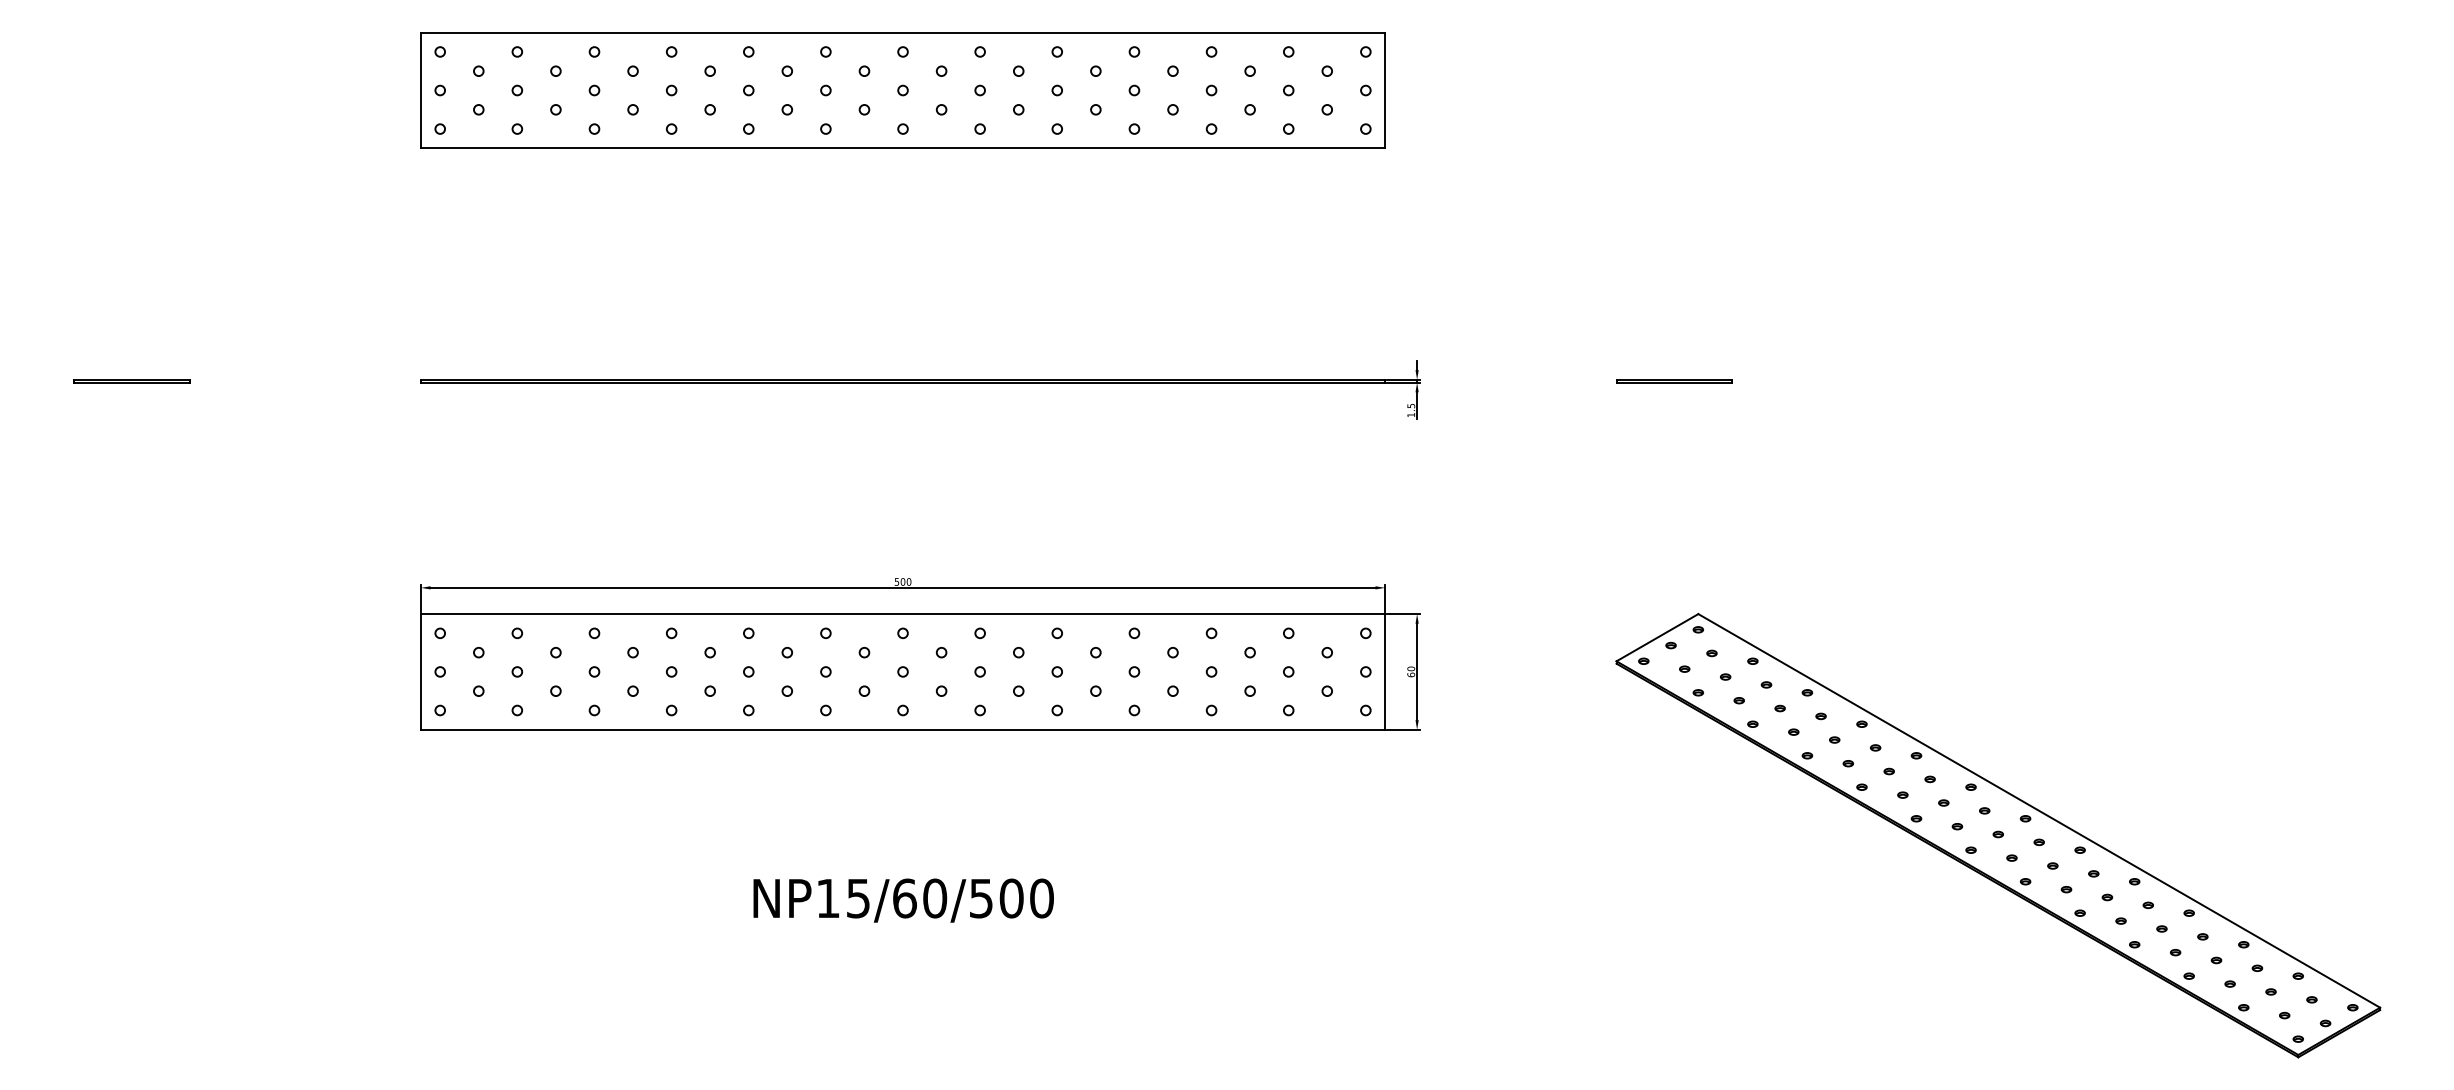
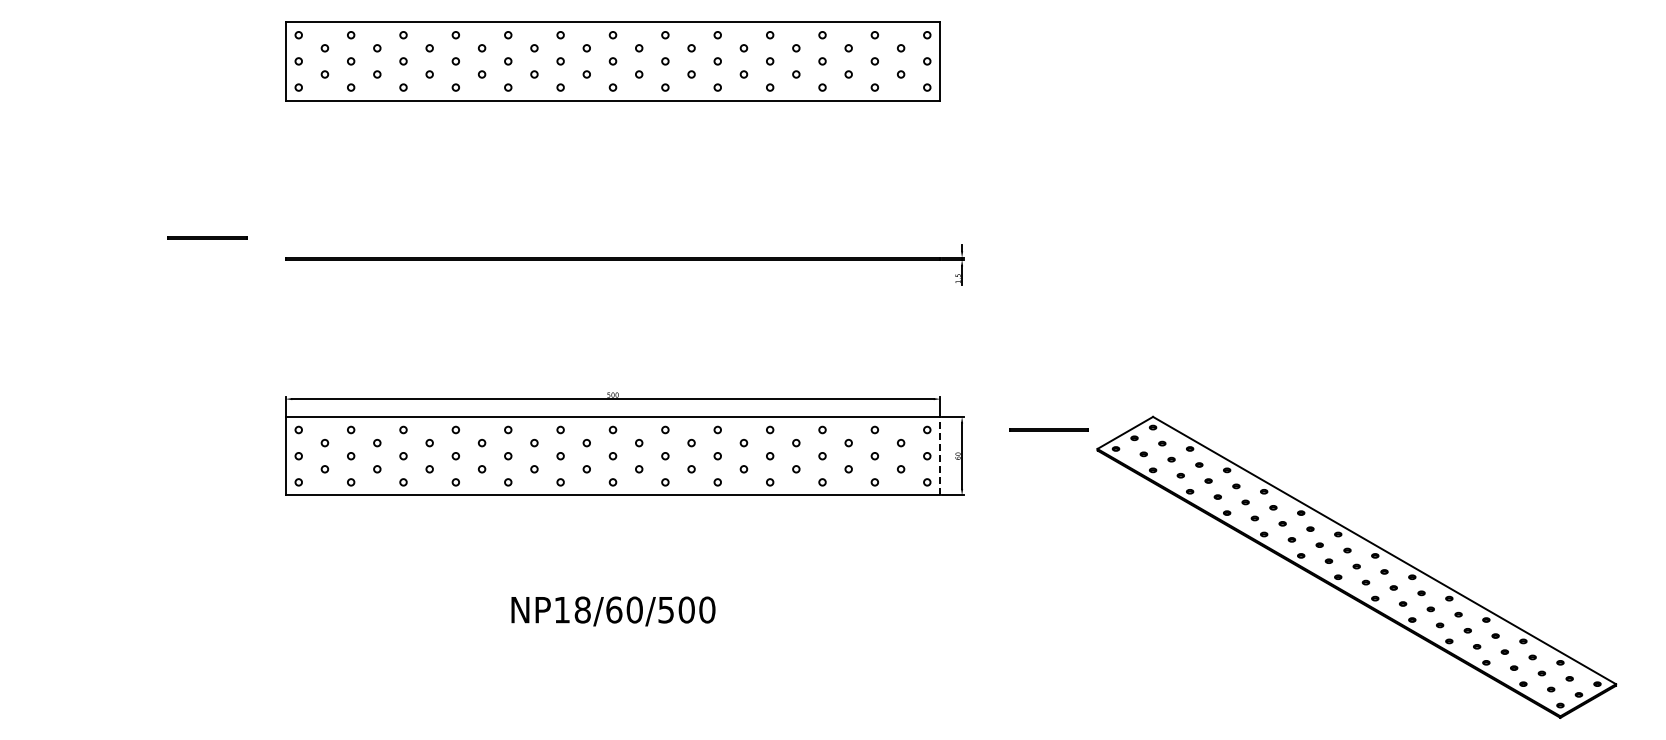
line: (132, 380) -> (207, 237), moved
line: (1673, 380) -> (1048, 429), moved
line: (1385, 670) -> (940, 455), solid -> dashed
text: (858, 897) -> (582, 609), NP15/60/500 -> NP18/60/500

